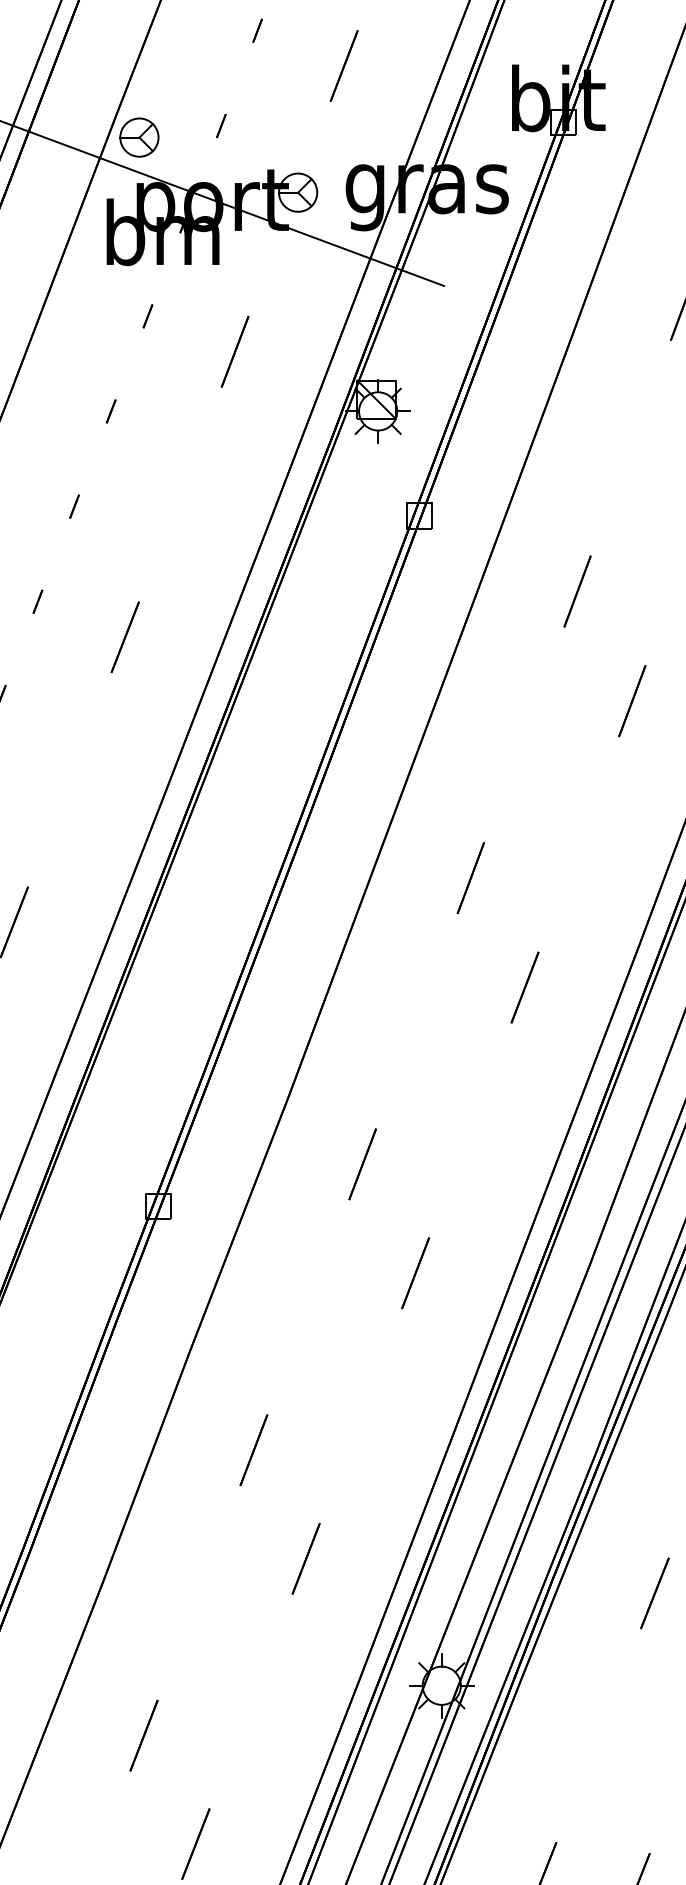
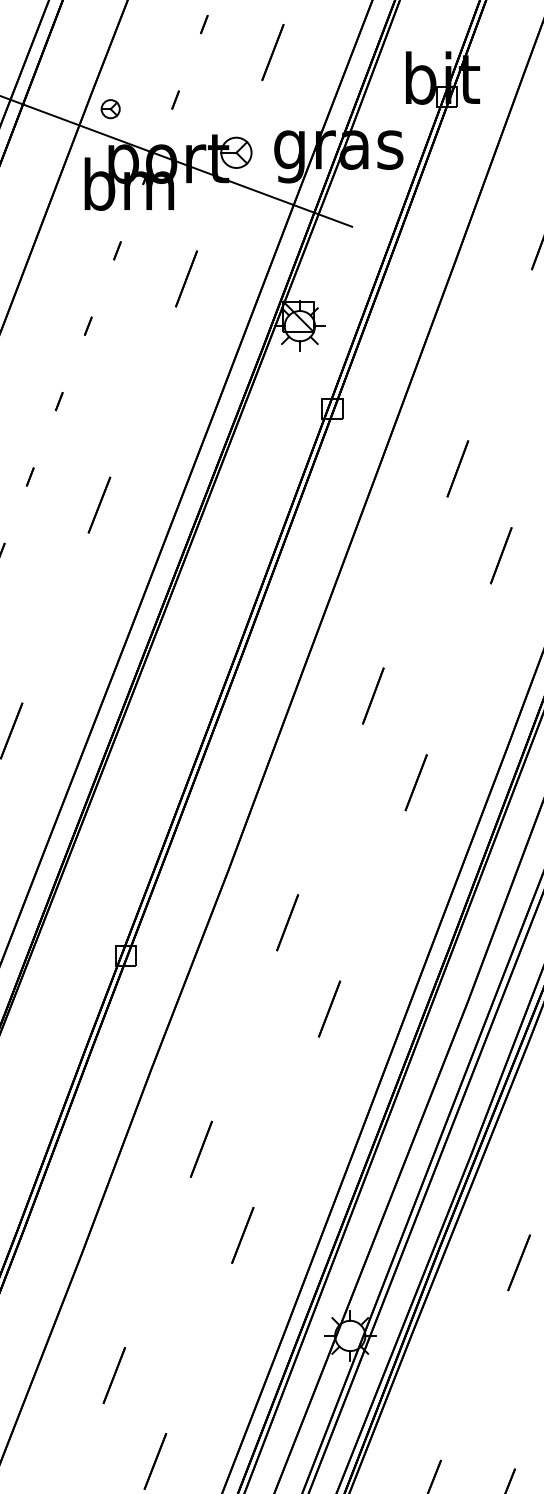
part: (139, 137) -> (110, 109), size x0.6

